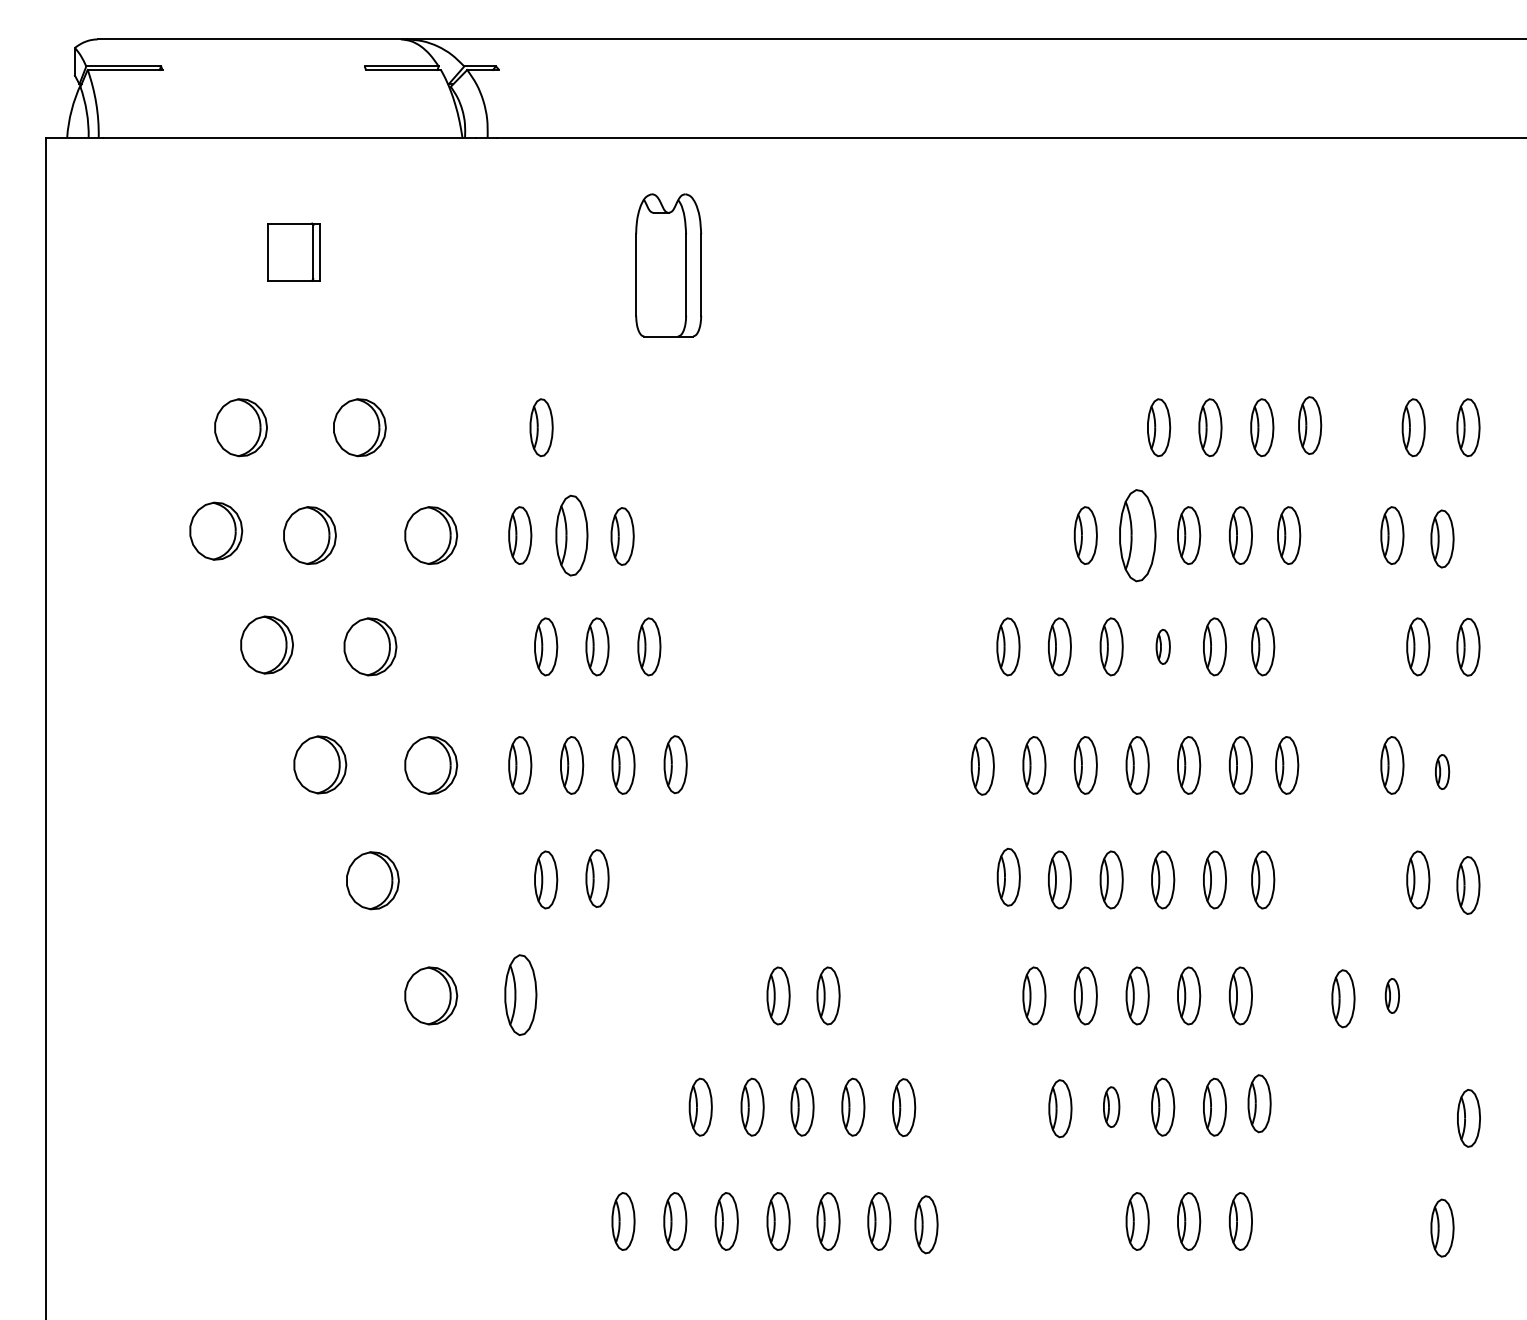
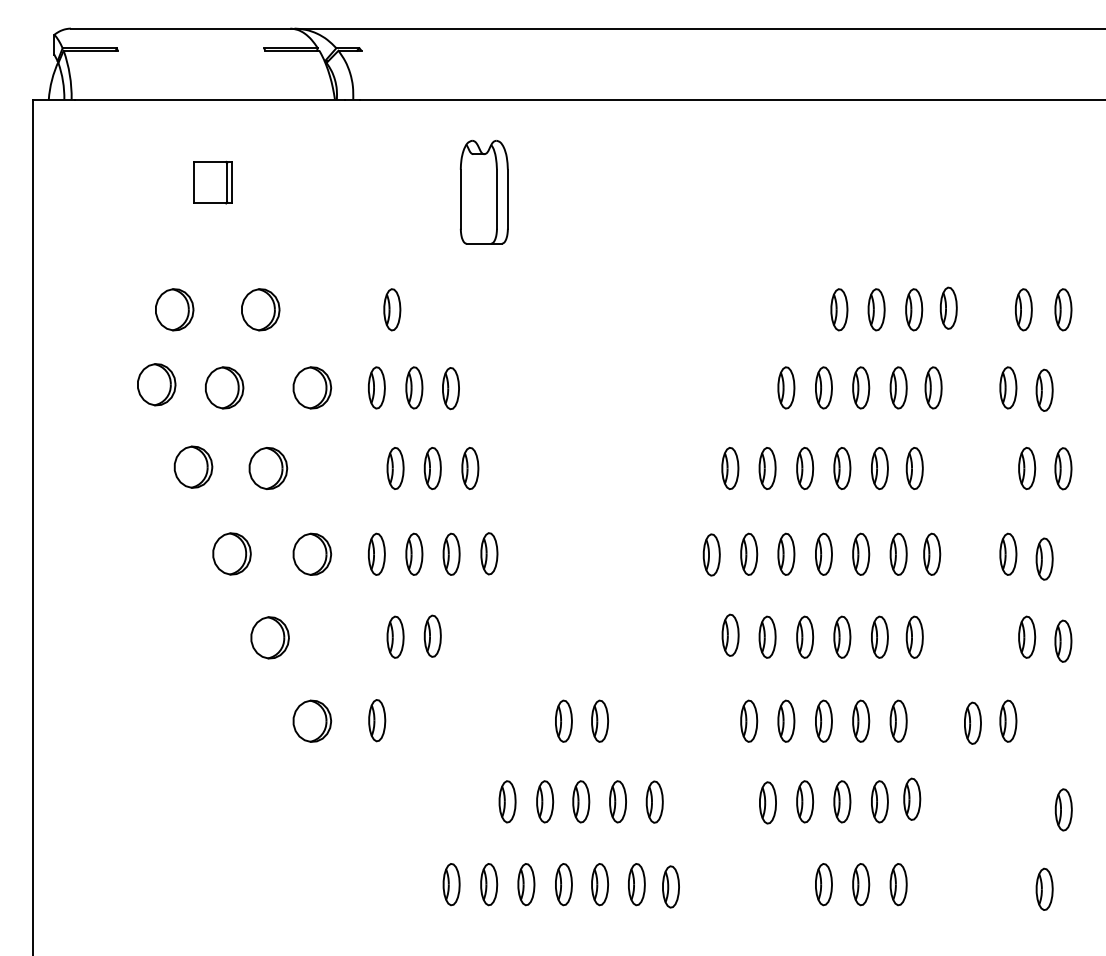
part: (572, 535) -> (414, 387), size x0.71
part: (1137, 535) -> (823, 387), size x0.62
part: (1163, 646) -> (842, 468), size x1.67
part: (1442, 771) -> (1044, 558), size x1.67
part: (520, 994) -> (377, 720), size x0.71
part: (1392, 995) -> (1008, 720), size x1.67
part: (1111, 1106) -> (804, 801), size x1.43

